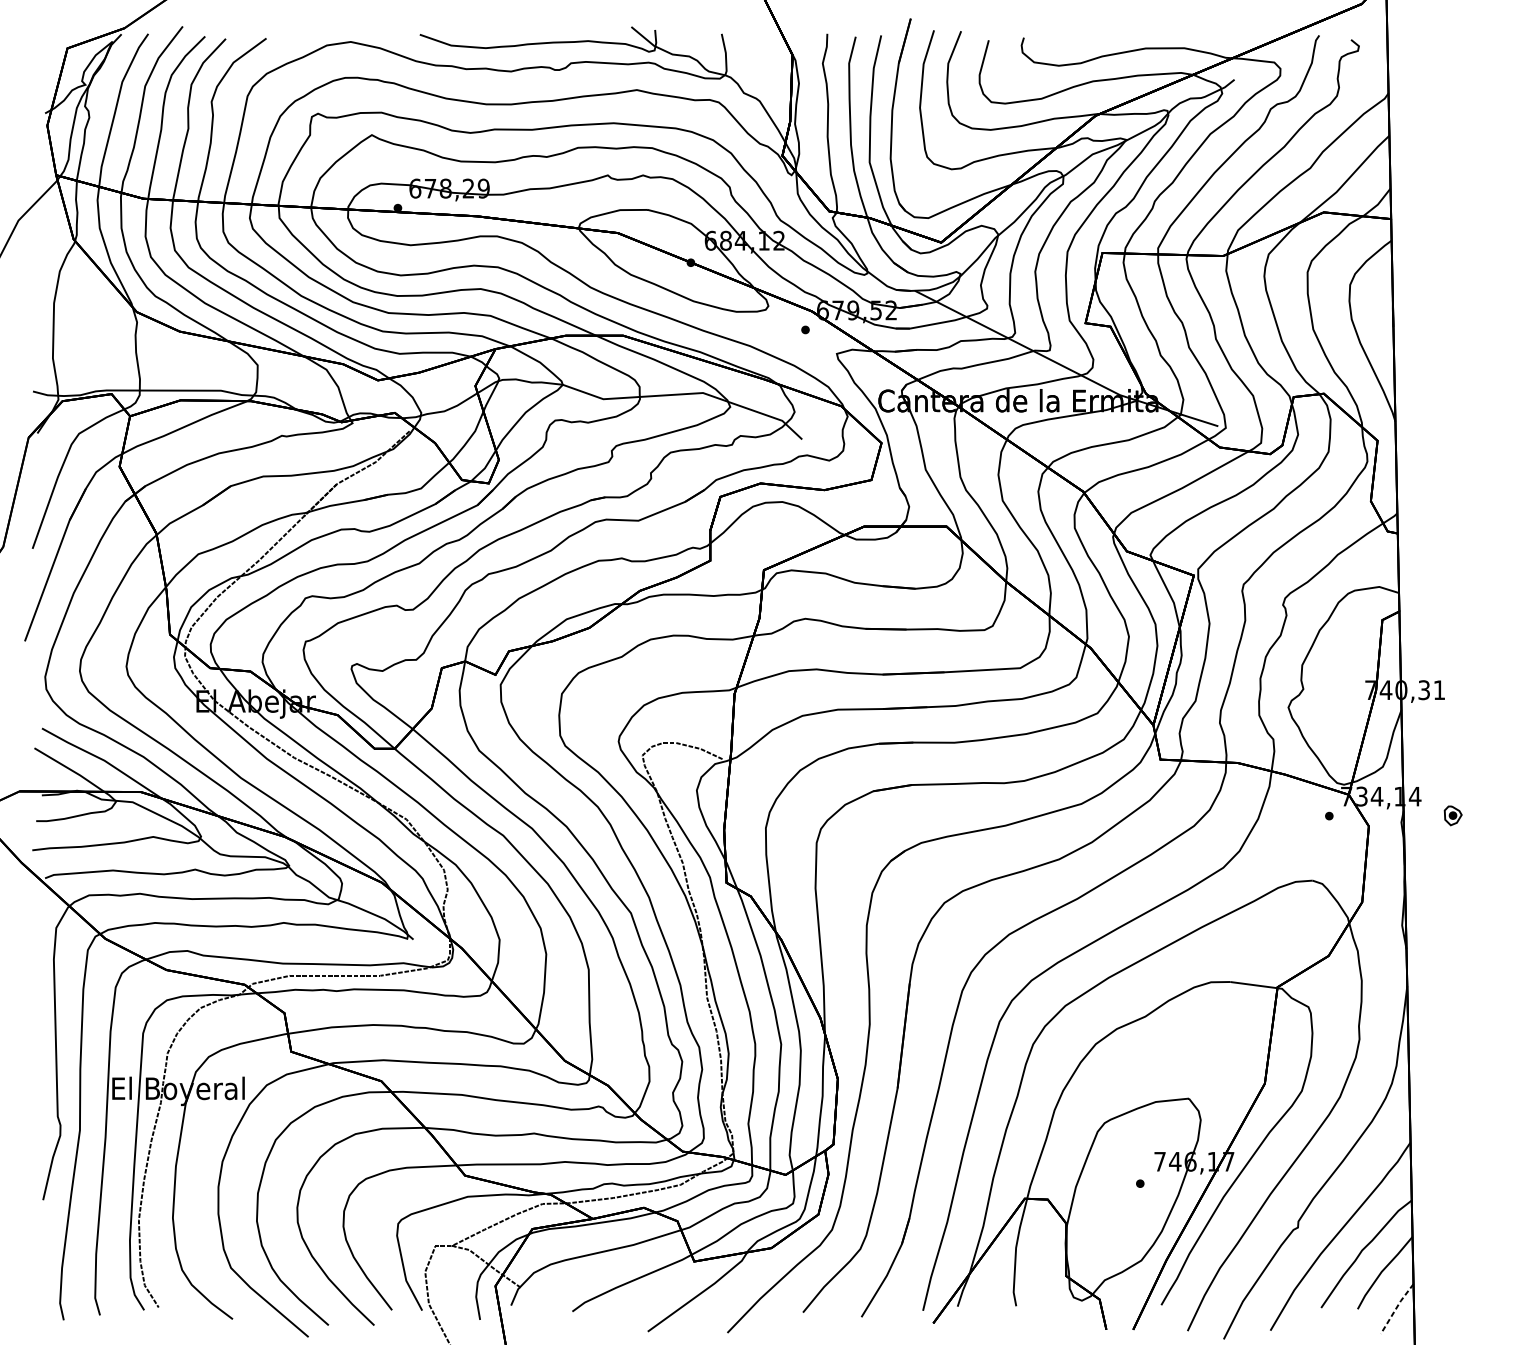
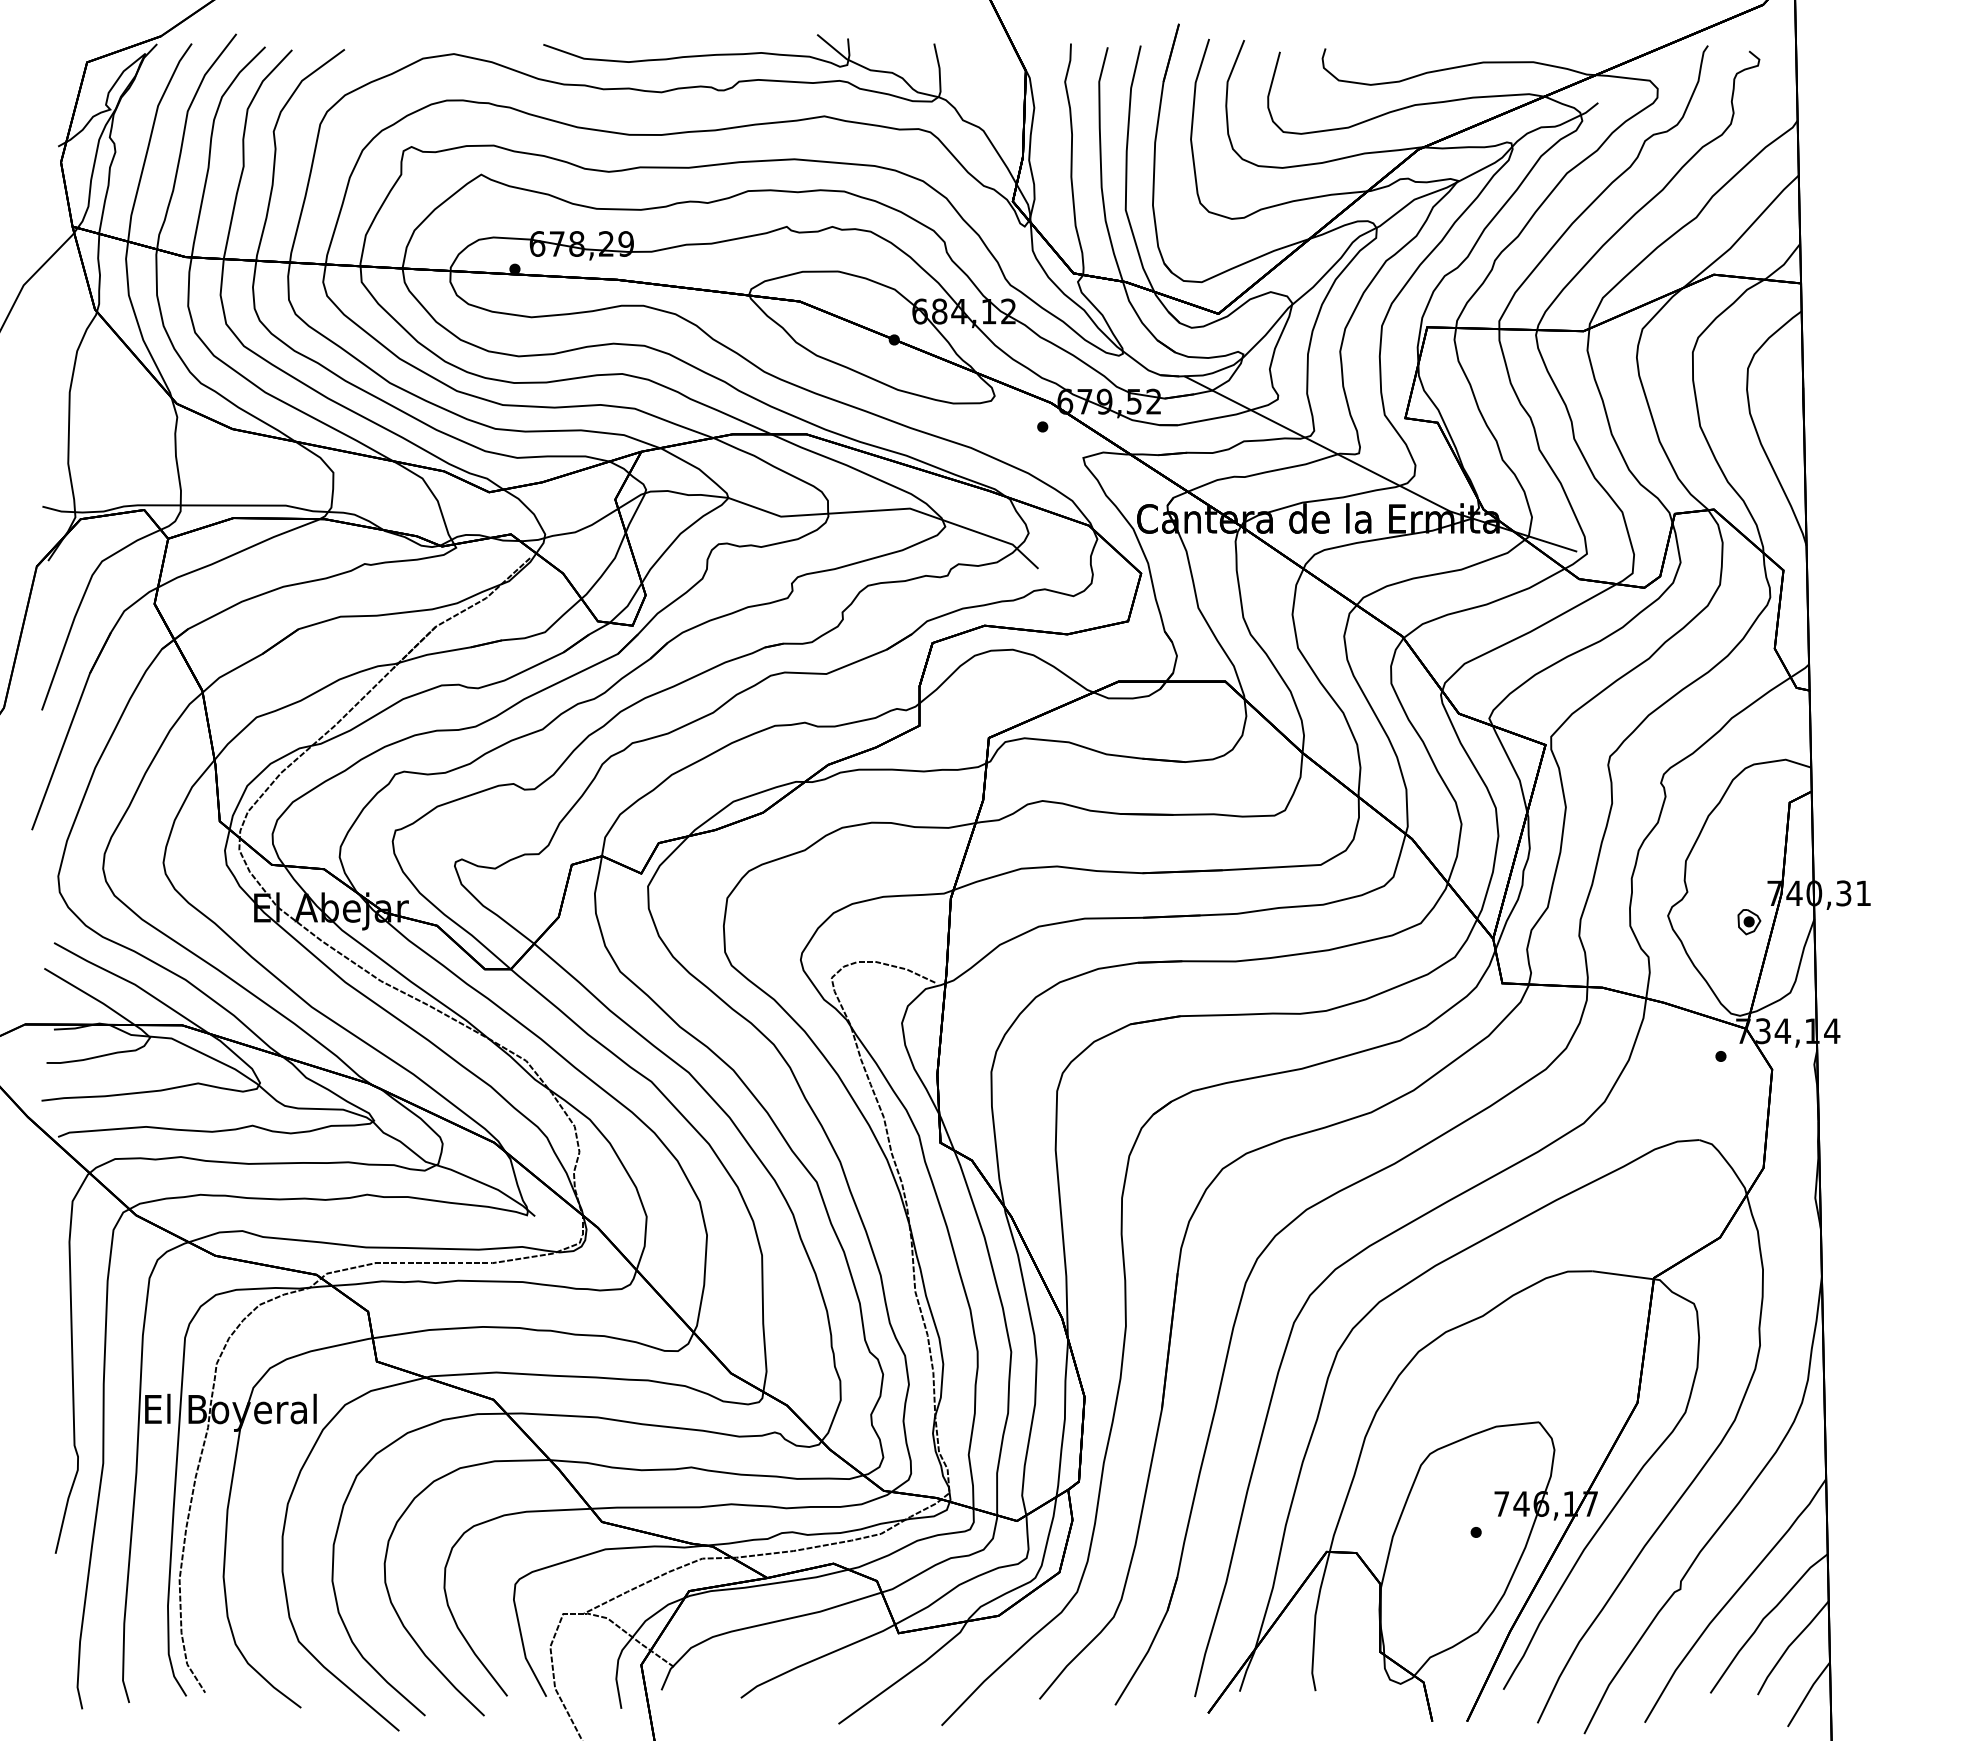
part: (1453, 816) -> (1749, 922), moved
line: (1396, 1308) -> (1807, 1693), dashed -> solid

